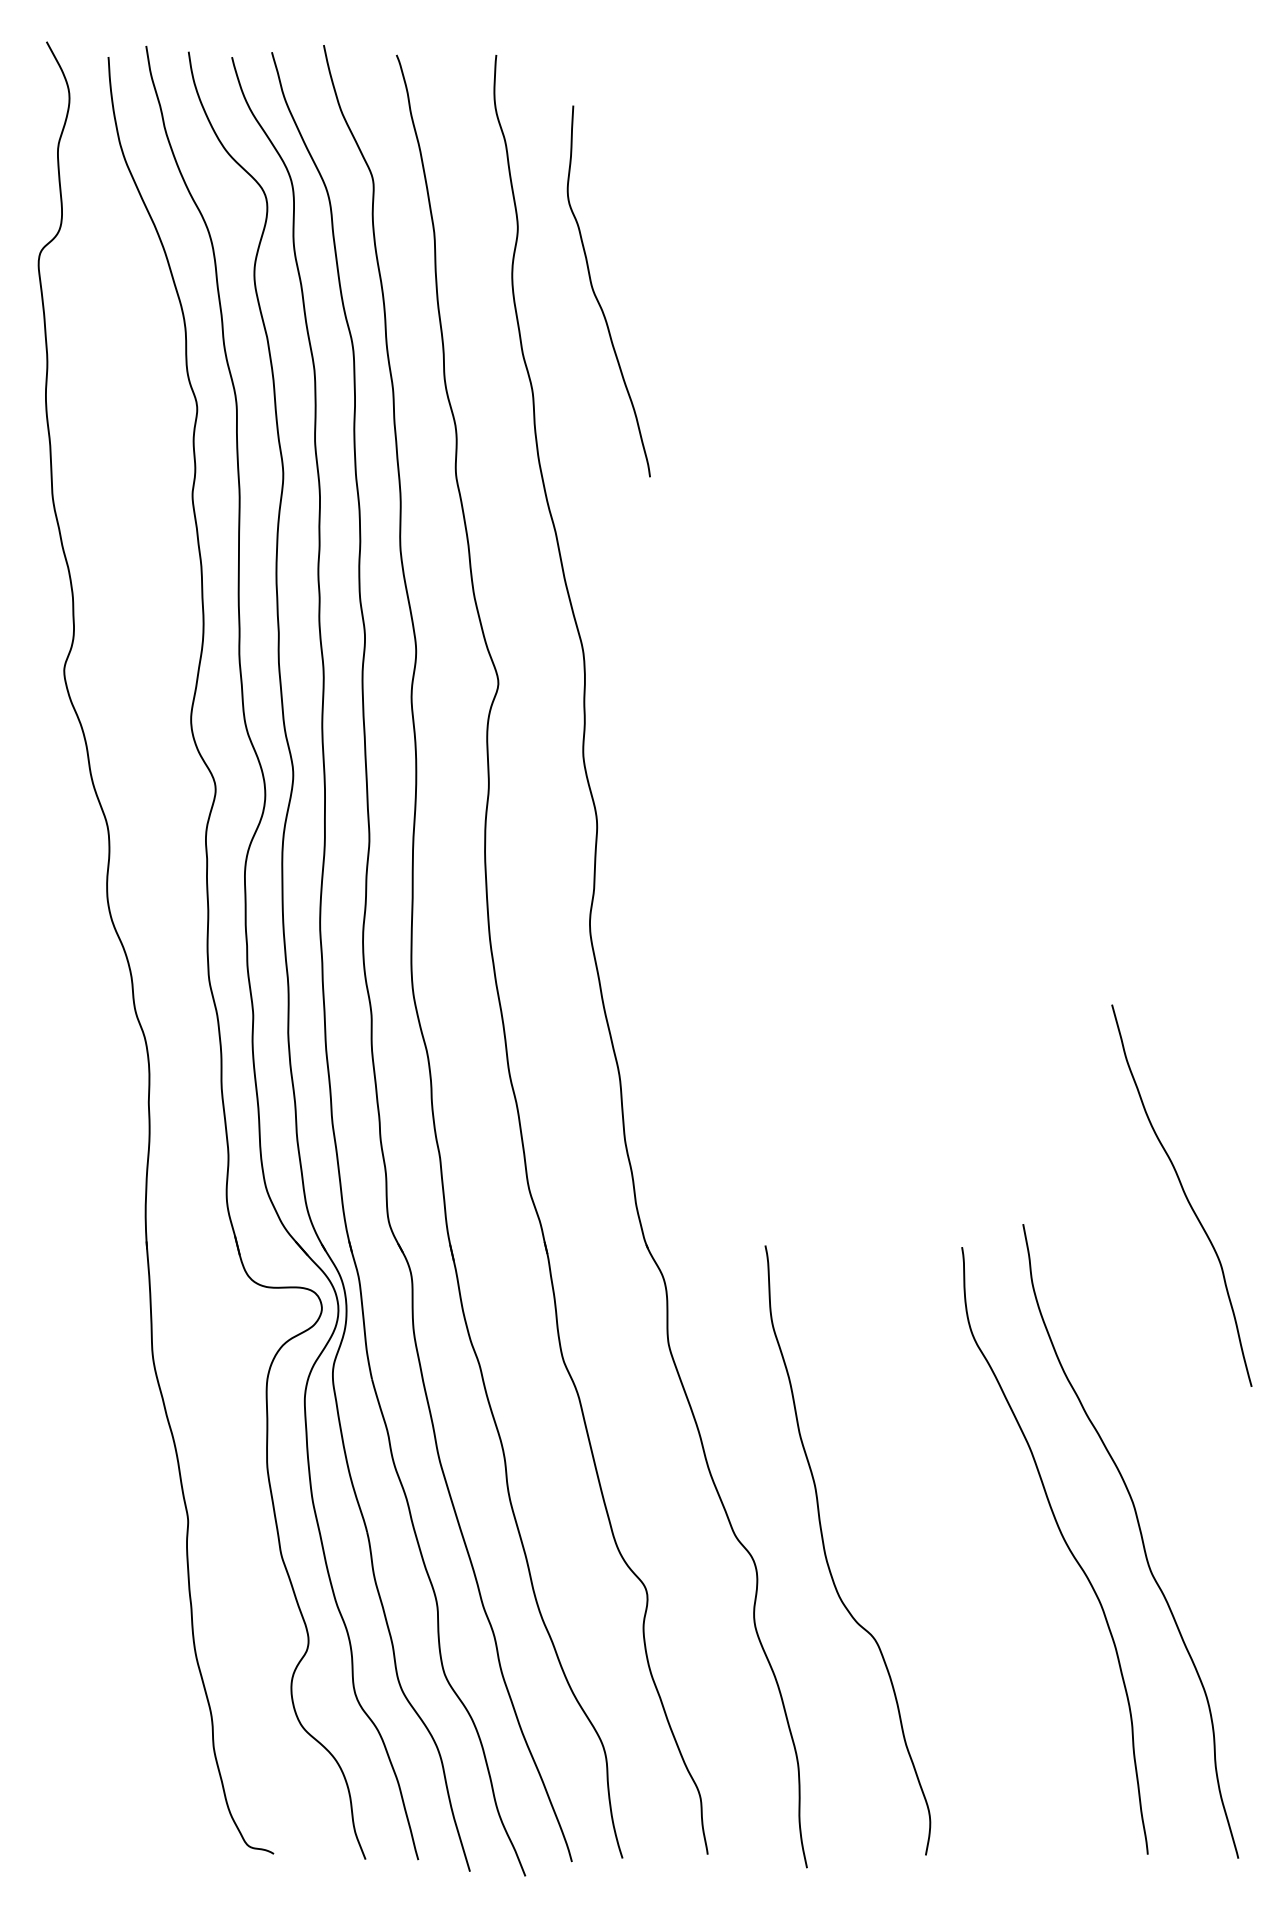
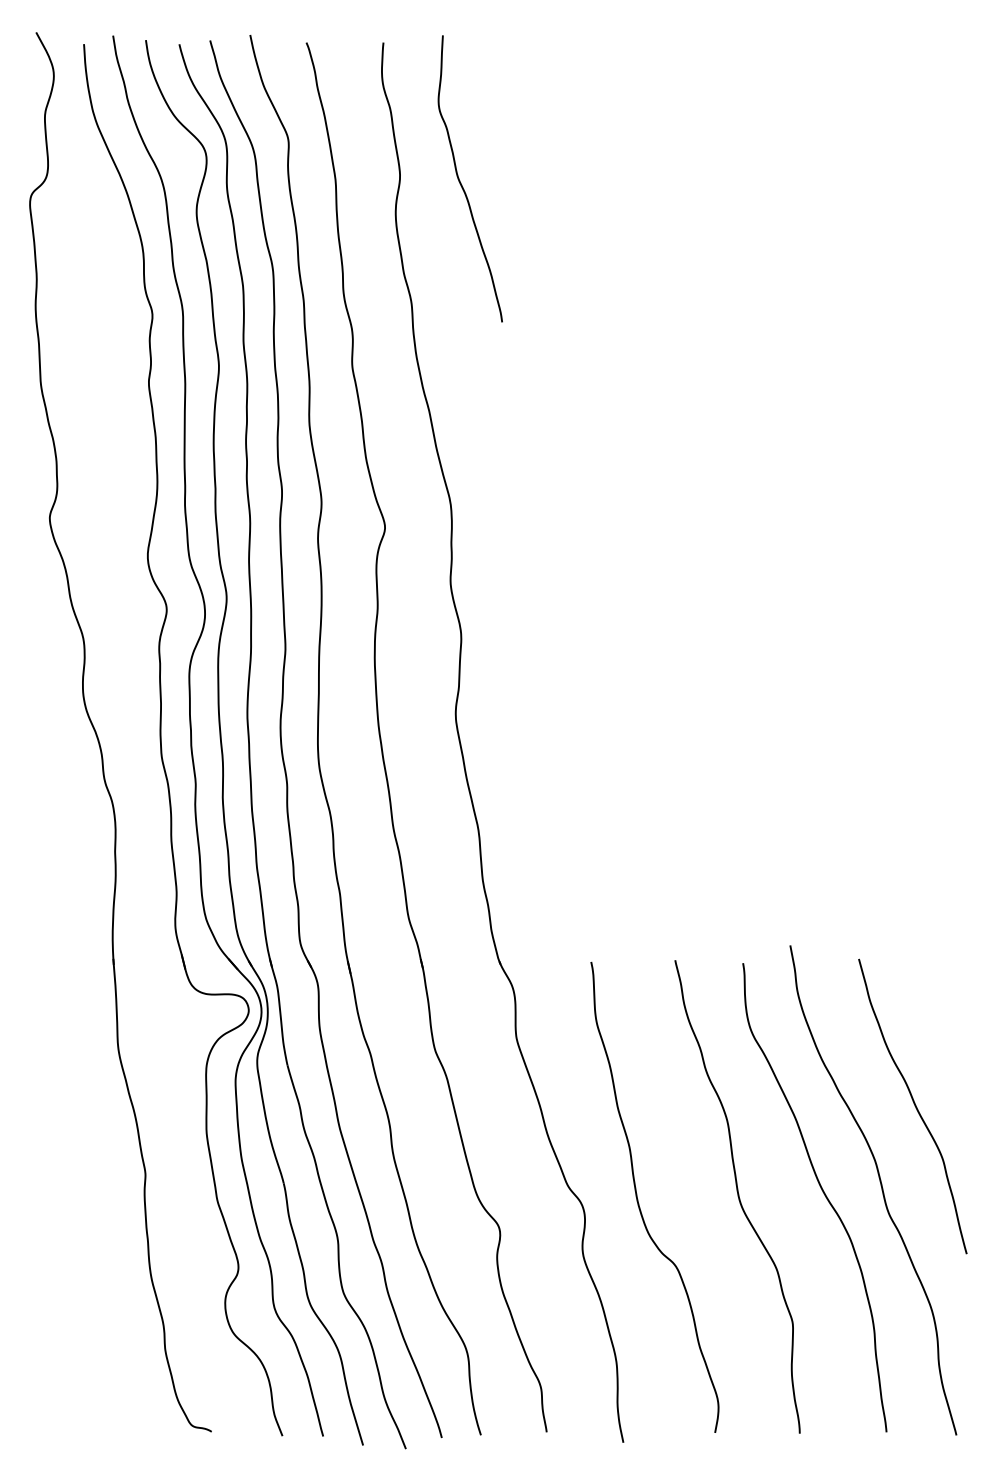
curve: (597, 297) -> (461, 183), moved
curve: (1183, 1193) -> (914, 1104), moved
curve: (955, 1549) -> (738, 1196), added

